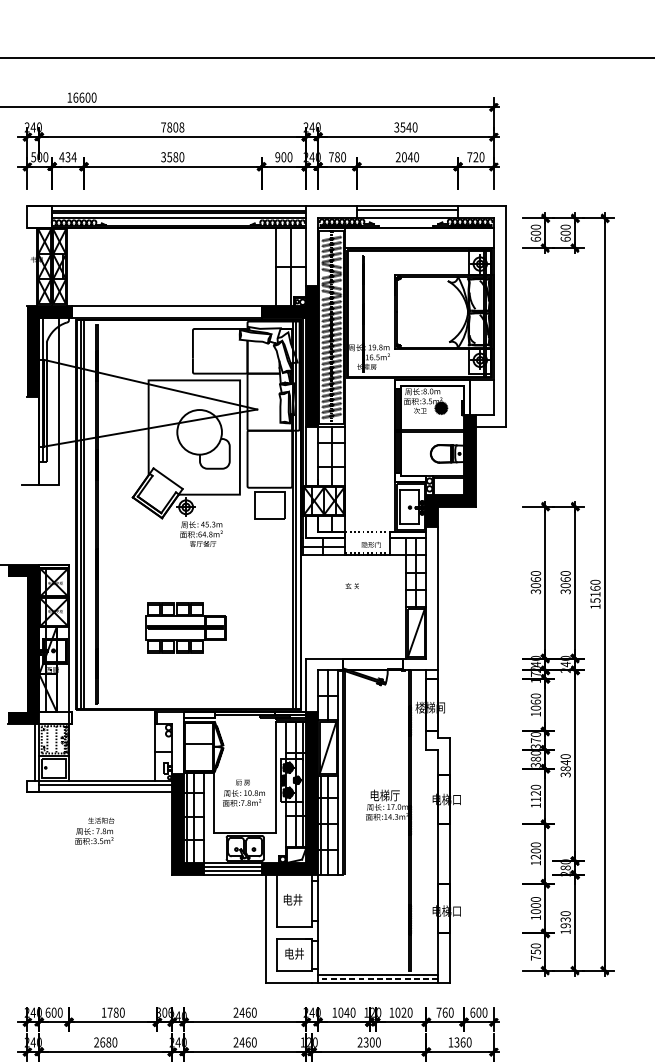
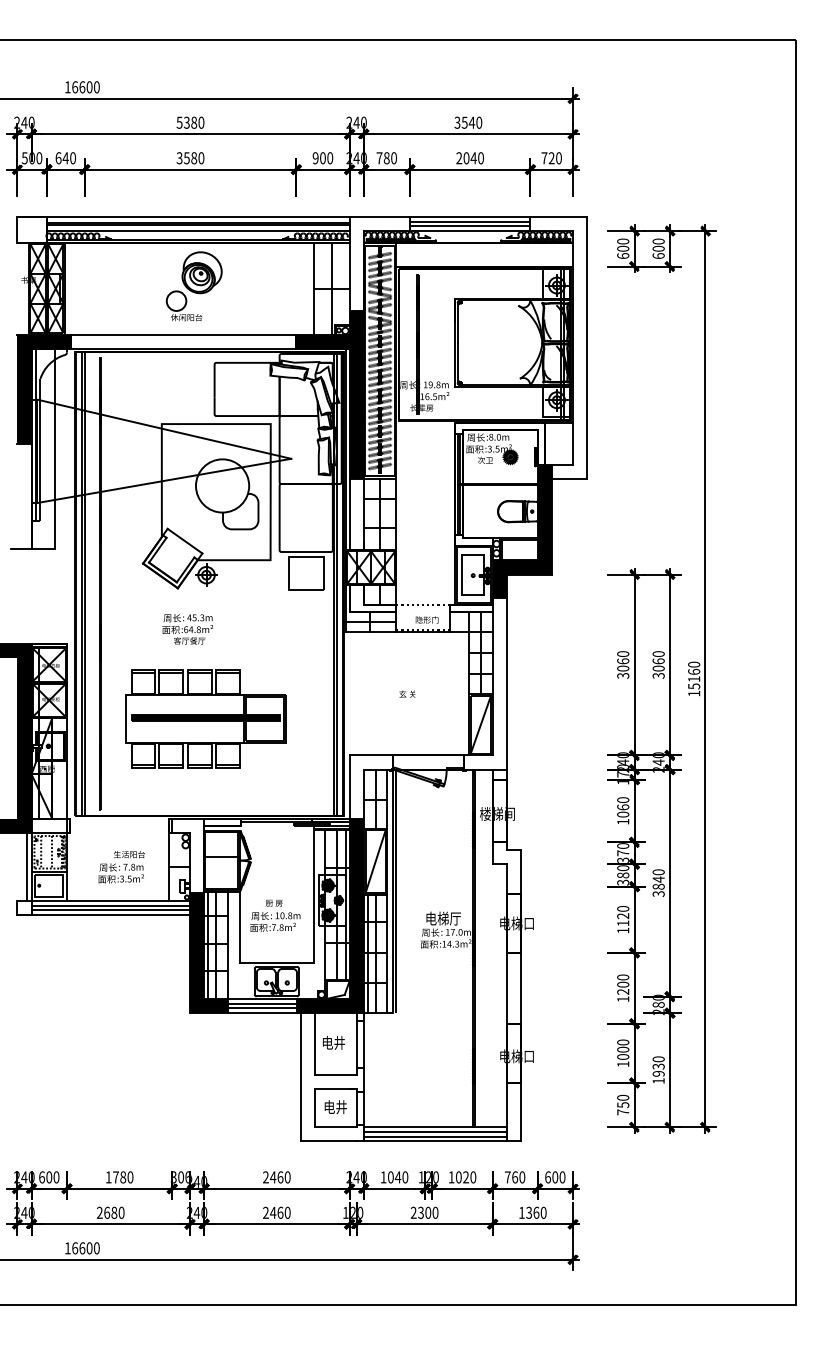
text: (172, 127) -> (190, 122), 7808 -> 5380
text: (67, 157) -> (65, 158), 434 -> 640
line: (406, 214) -> (469, 226), added
part: (175, 264) -> (193, 286), added
text: (201, 534) -> (187, 629), moved
text: (352, 585) -> (407, 693), moved
part: (185, 627) -> (205, 718), size x1.67
line: (105, 788) -> (110, 910), added
text: (94, 831) -> (121, 867), moved
line: (377, 970) -> (434, 1127), added
line: (378, 978) -> (435, 1136), dashed -> solid

